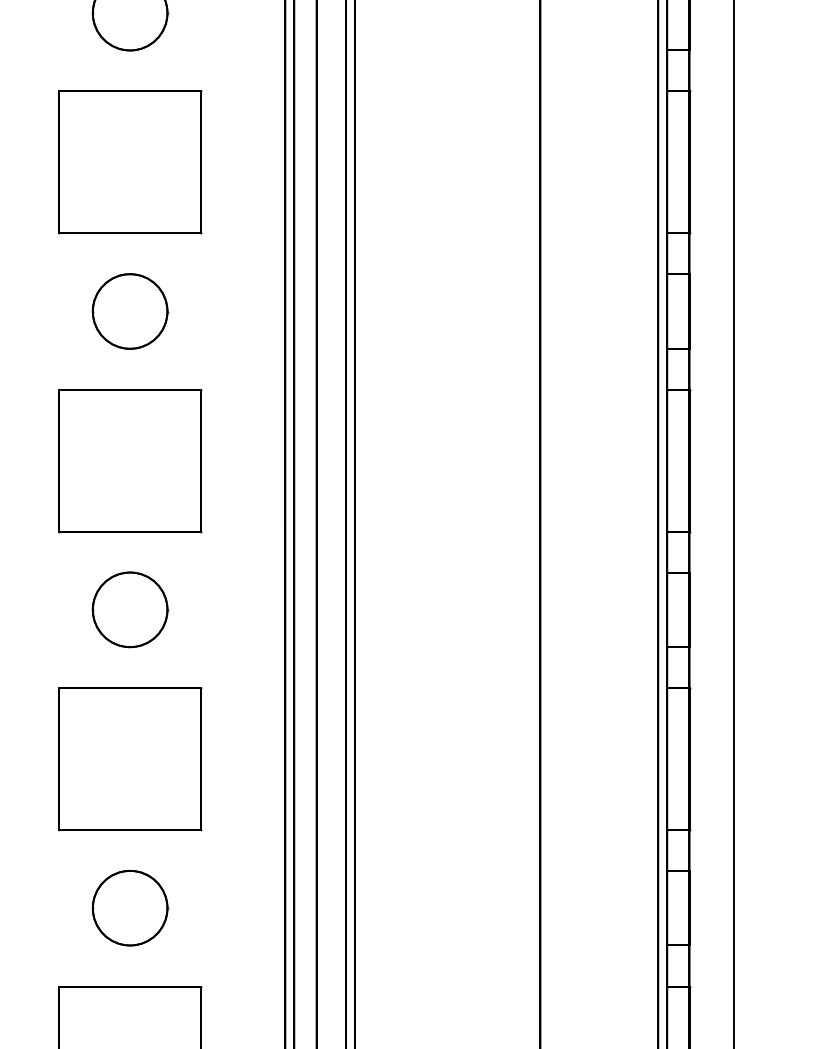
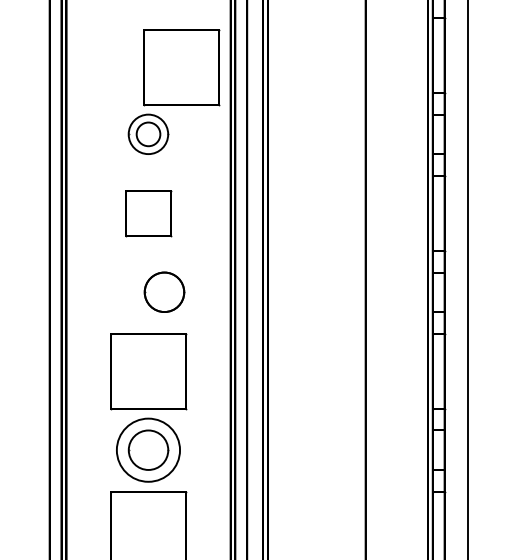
part: (130, 162) -> (181, 67), moved
circle: (130, 311) -> (148, 134), size x0.6
part: (130, 460) -> (148, 213), size x0.6
part: (130, 608) -> (164, 291), moved
circle: (130, 906) -> (148, 449), size x1.6

